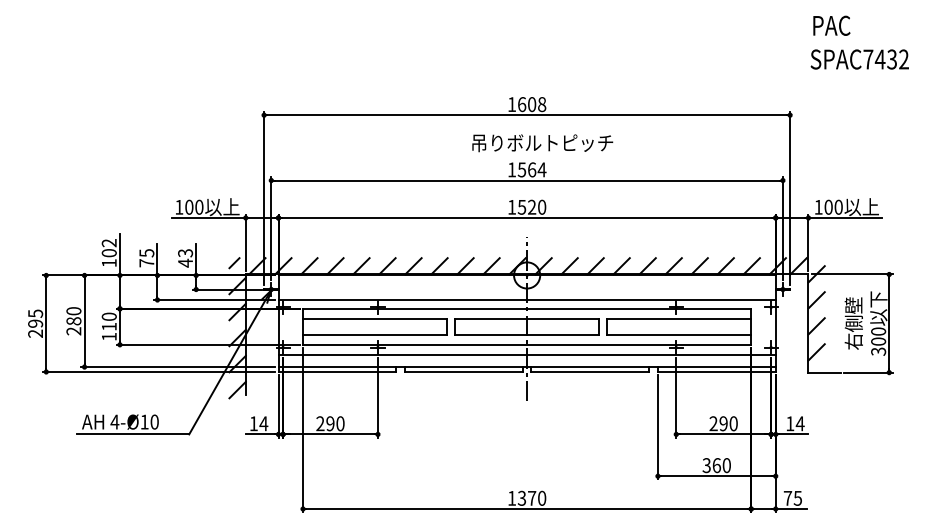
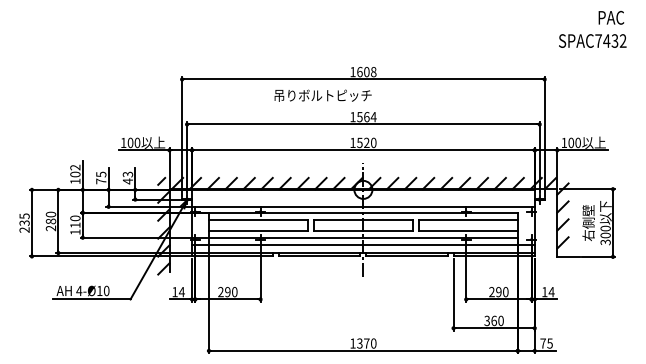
text: (831, 25) -> (611, 17), moved
text: (541, 142) -> (322, 95), moved
text: (35, 322) -> (24, 222), 295 -> 235

